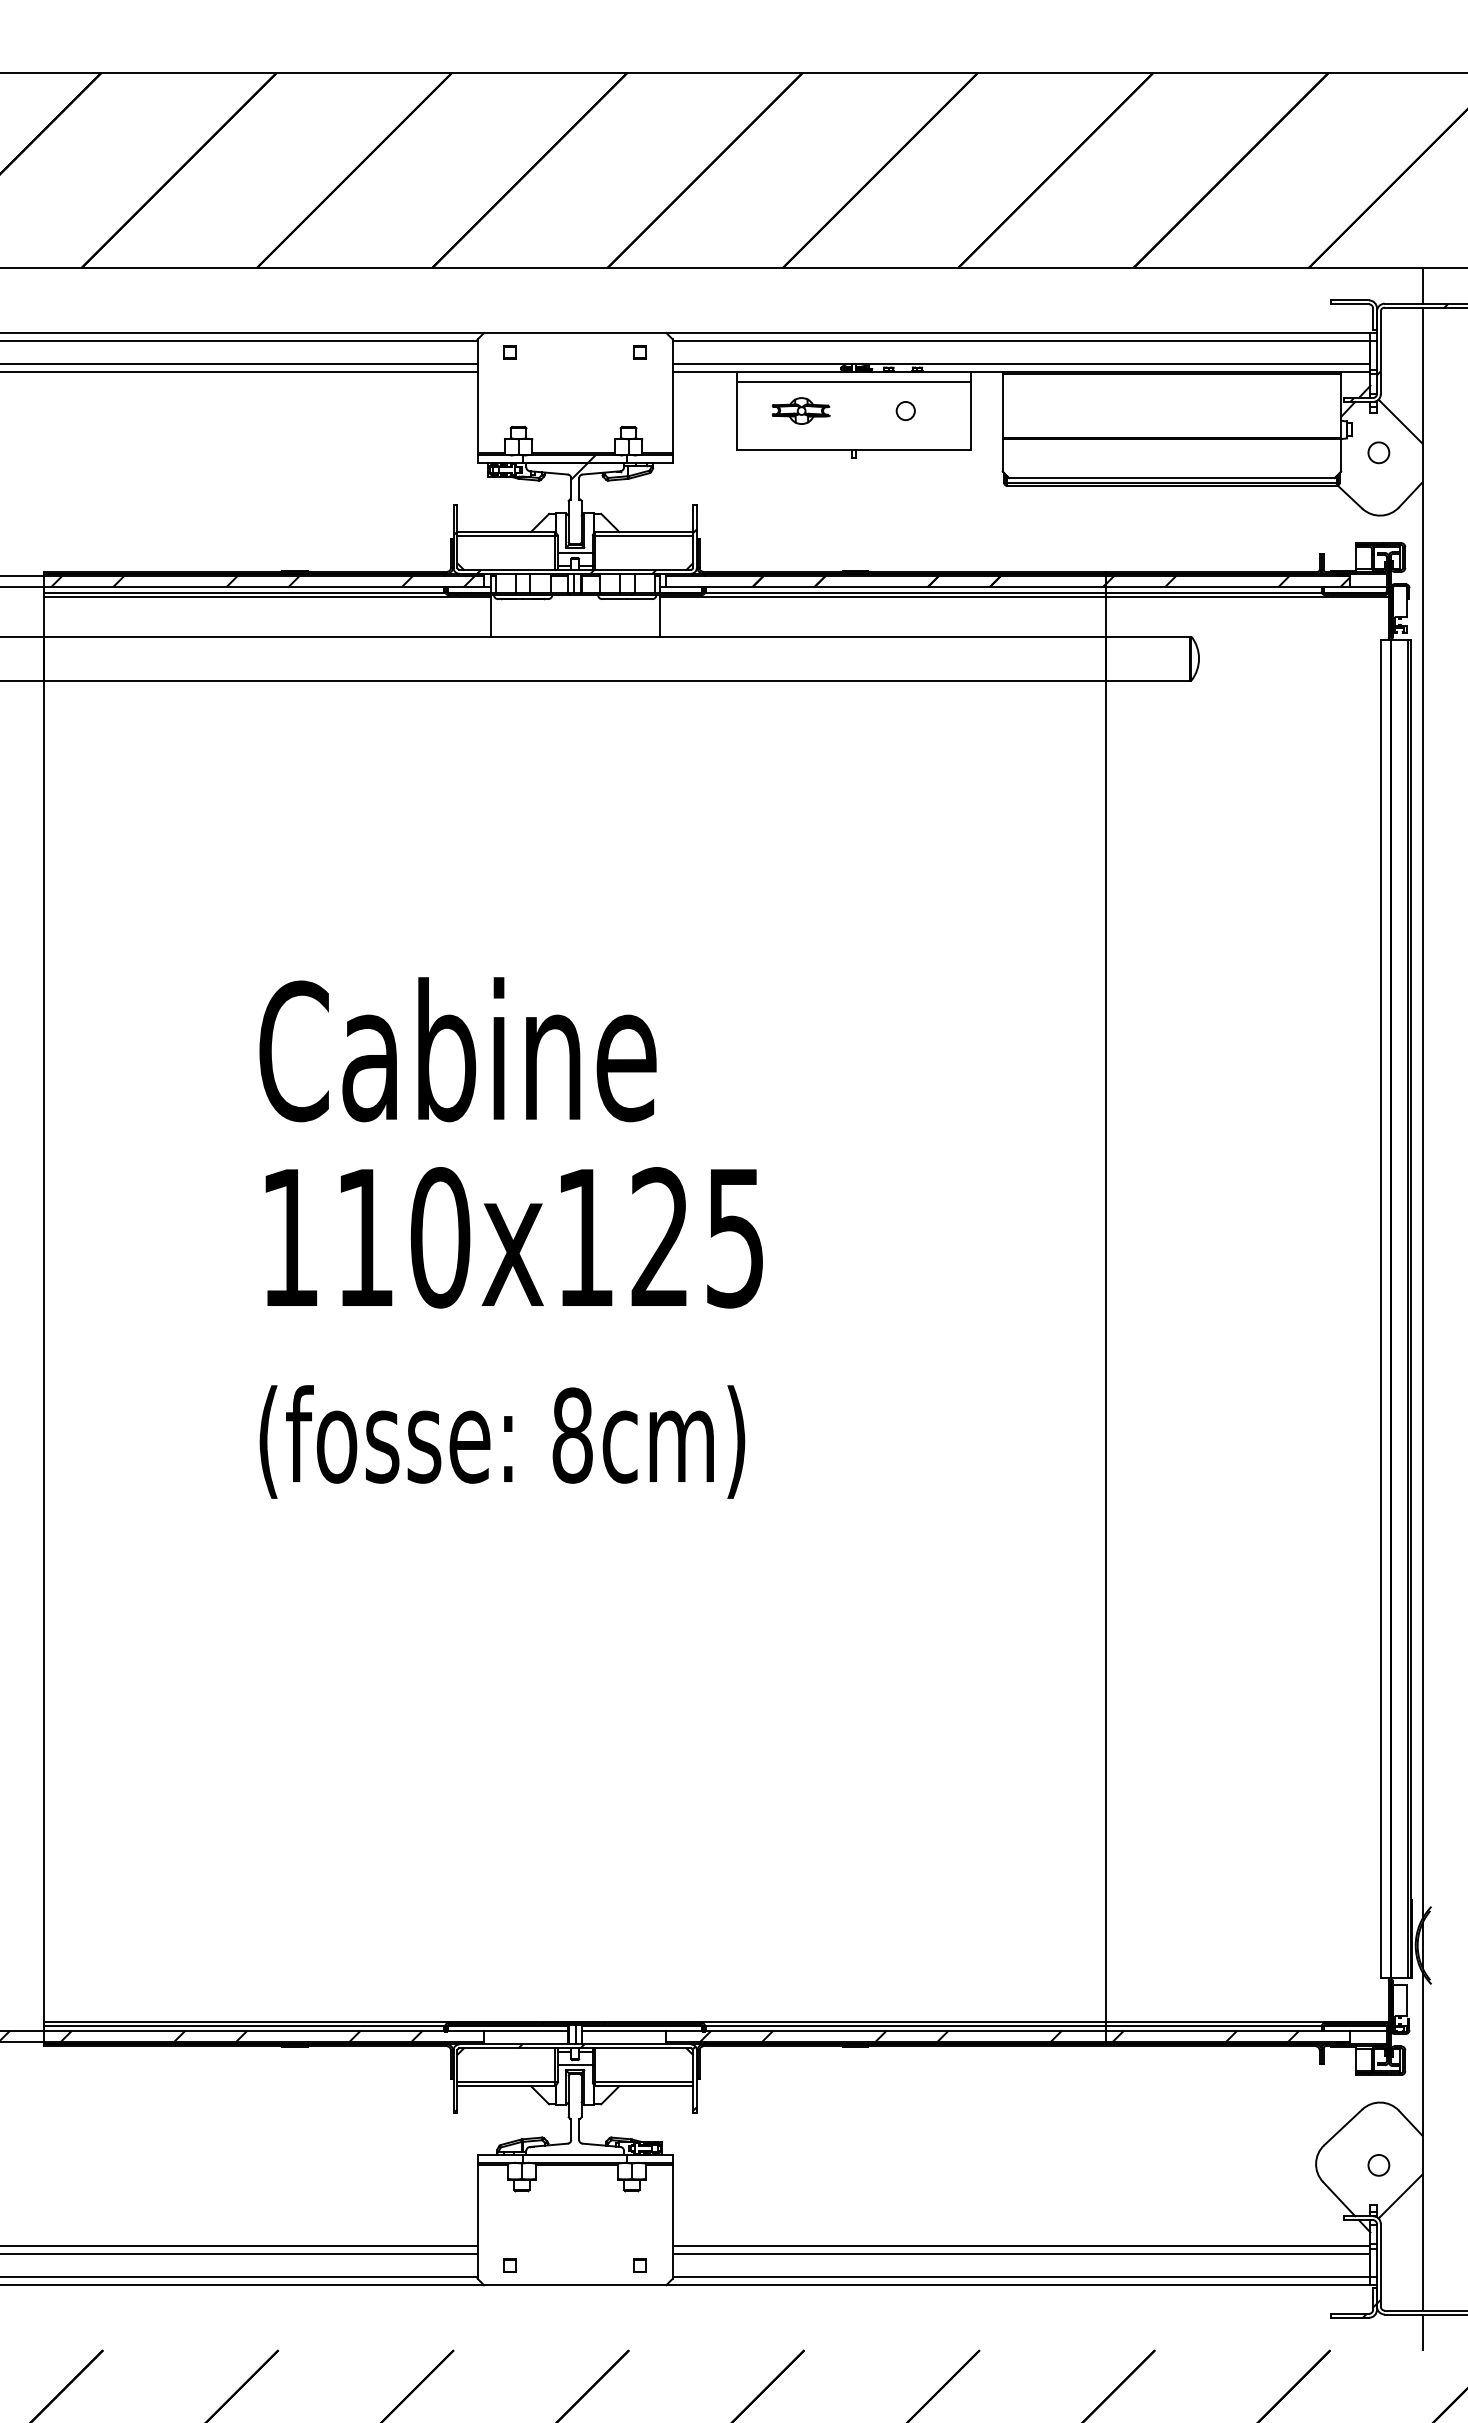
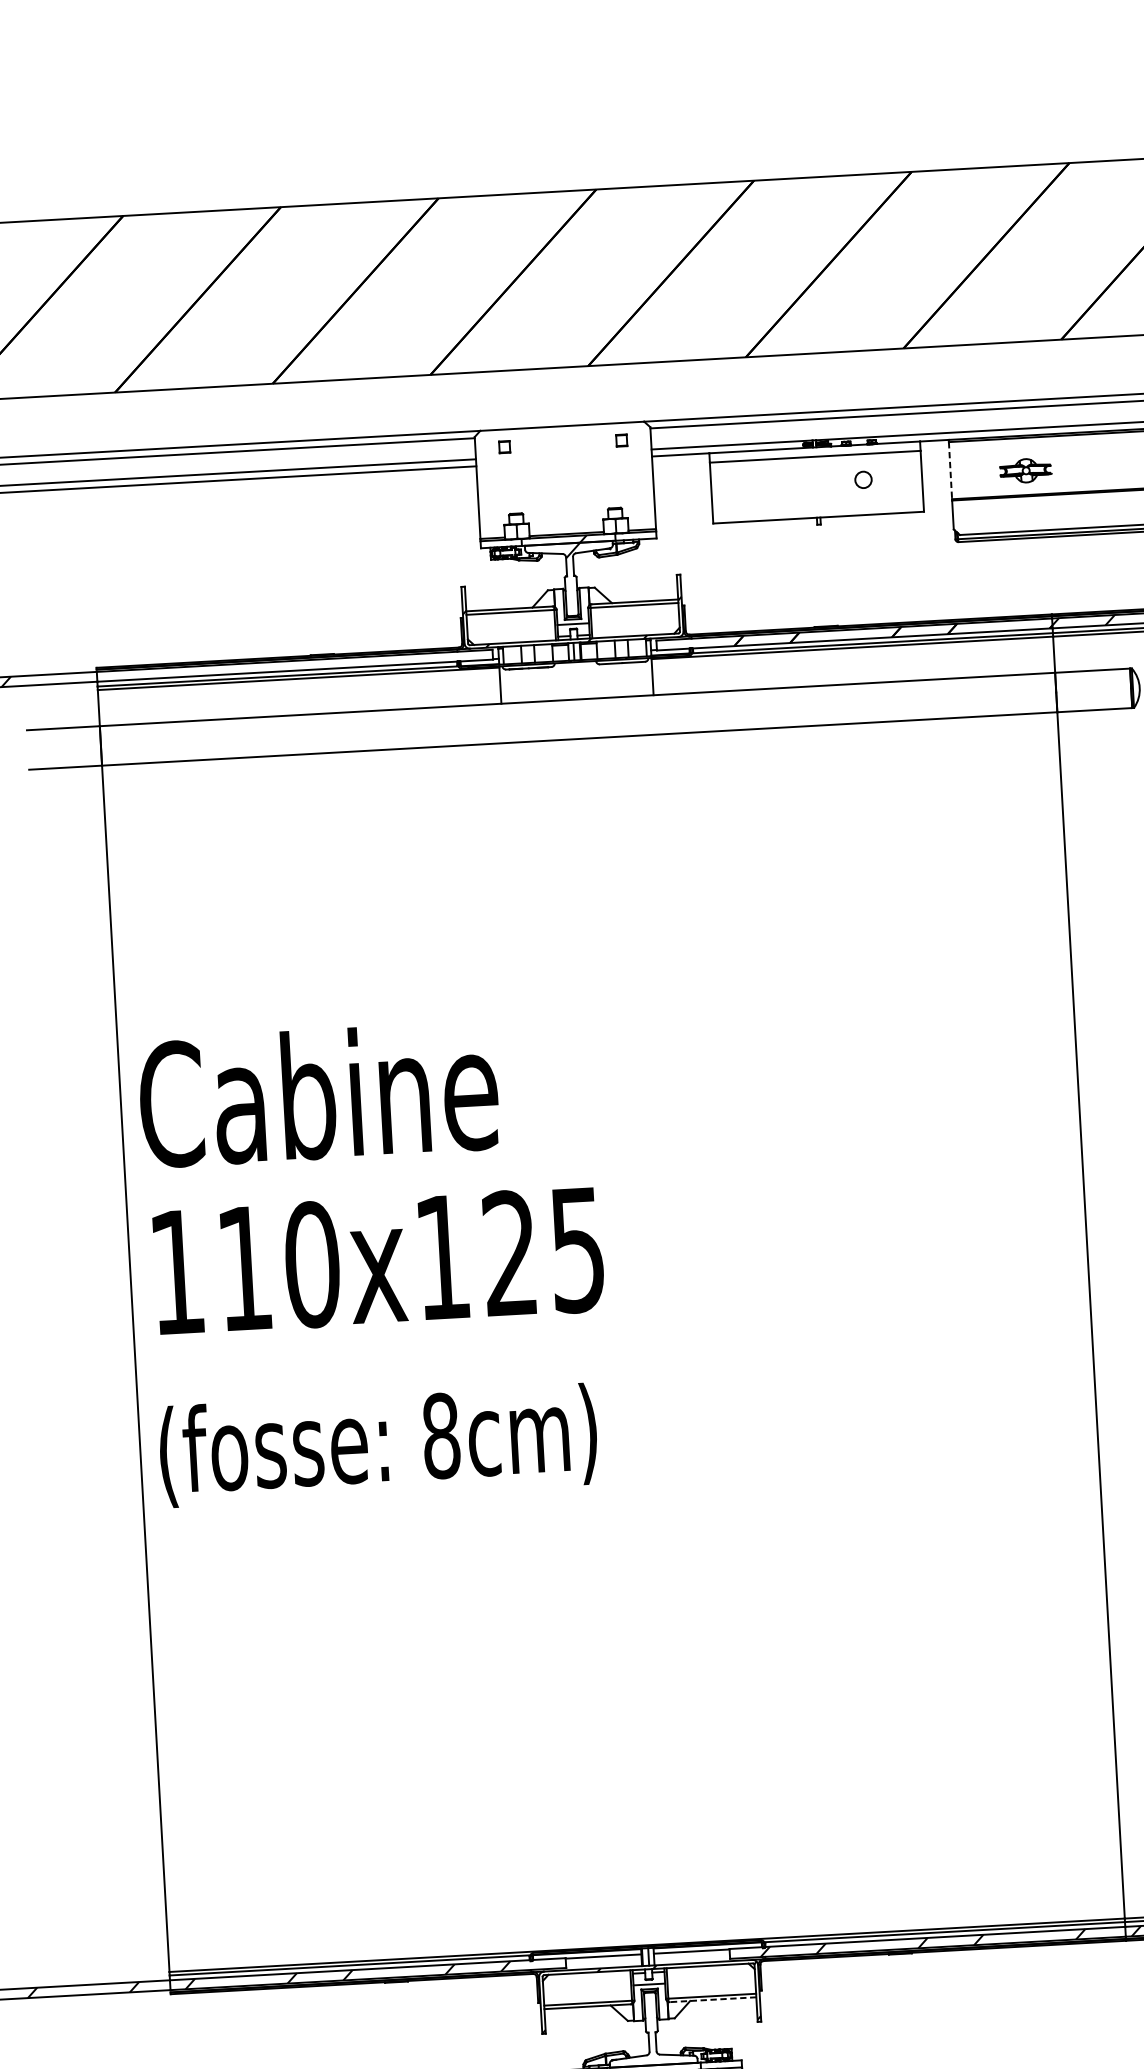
line: (1002, 406) -> (950, 470), solid -> dashed
part: (801, 410) -> (1026, 470), moved
hatch: (262, 581) -> (293, 665), removed
text: (510, 1237) -> (375, 1261), moved
line: (644, 2086) -> (712, 2000), solid -> dashed

